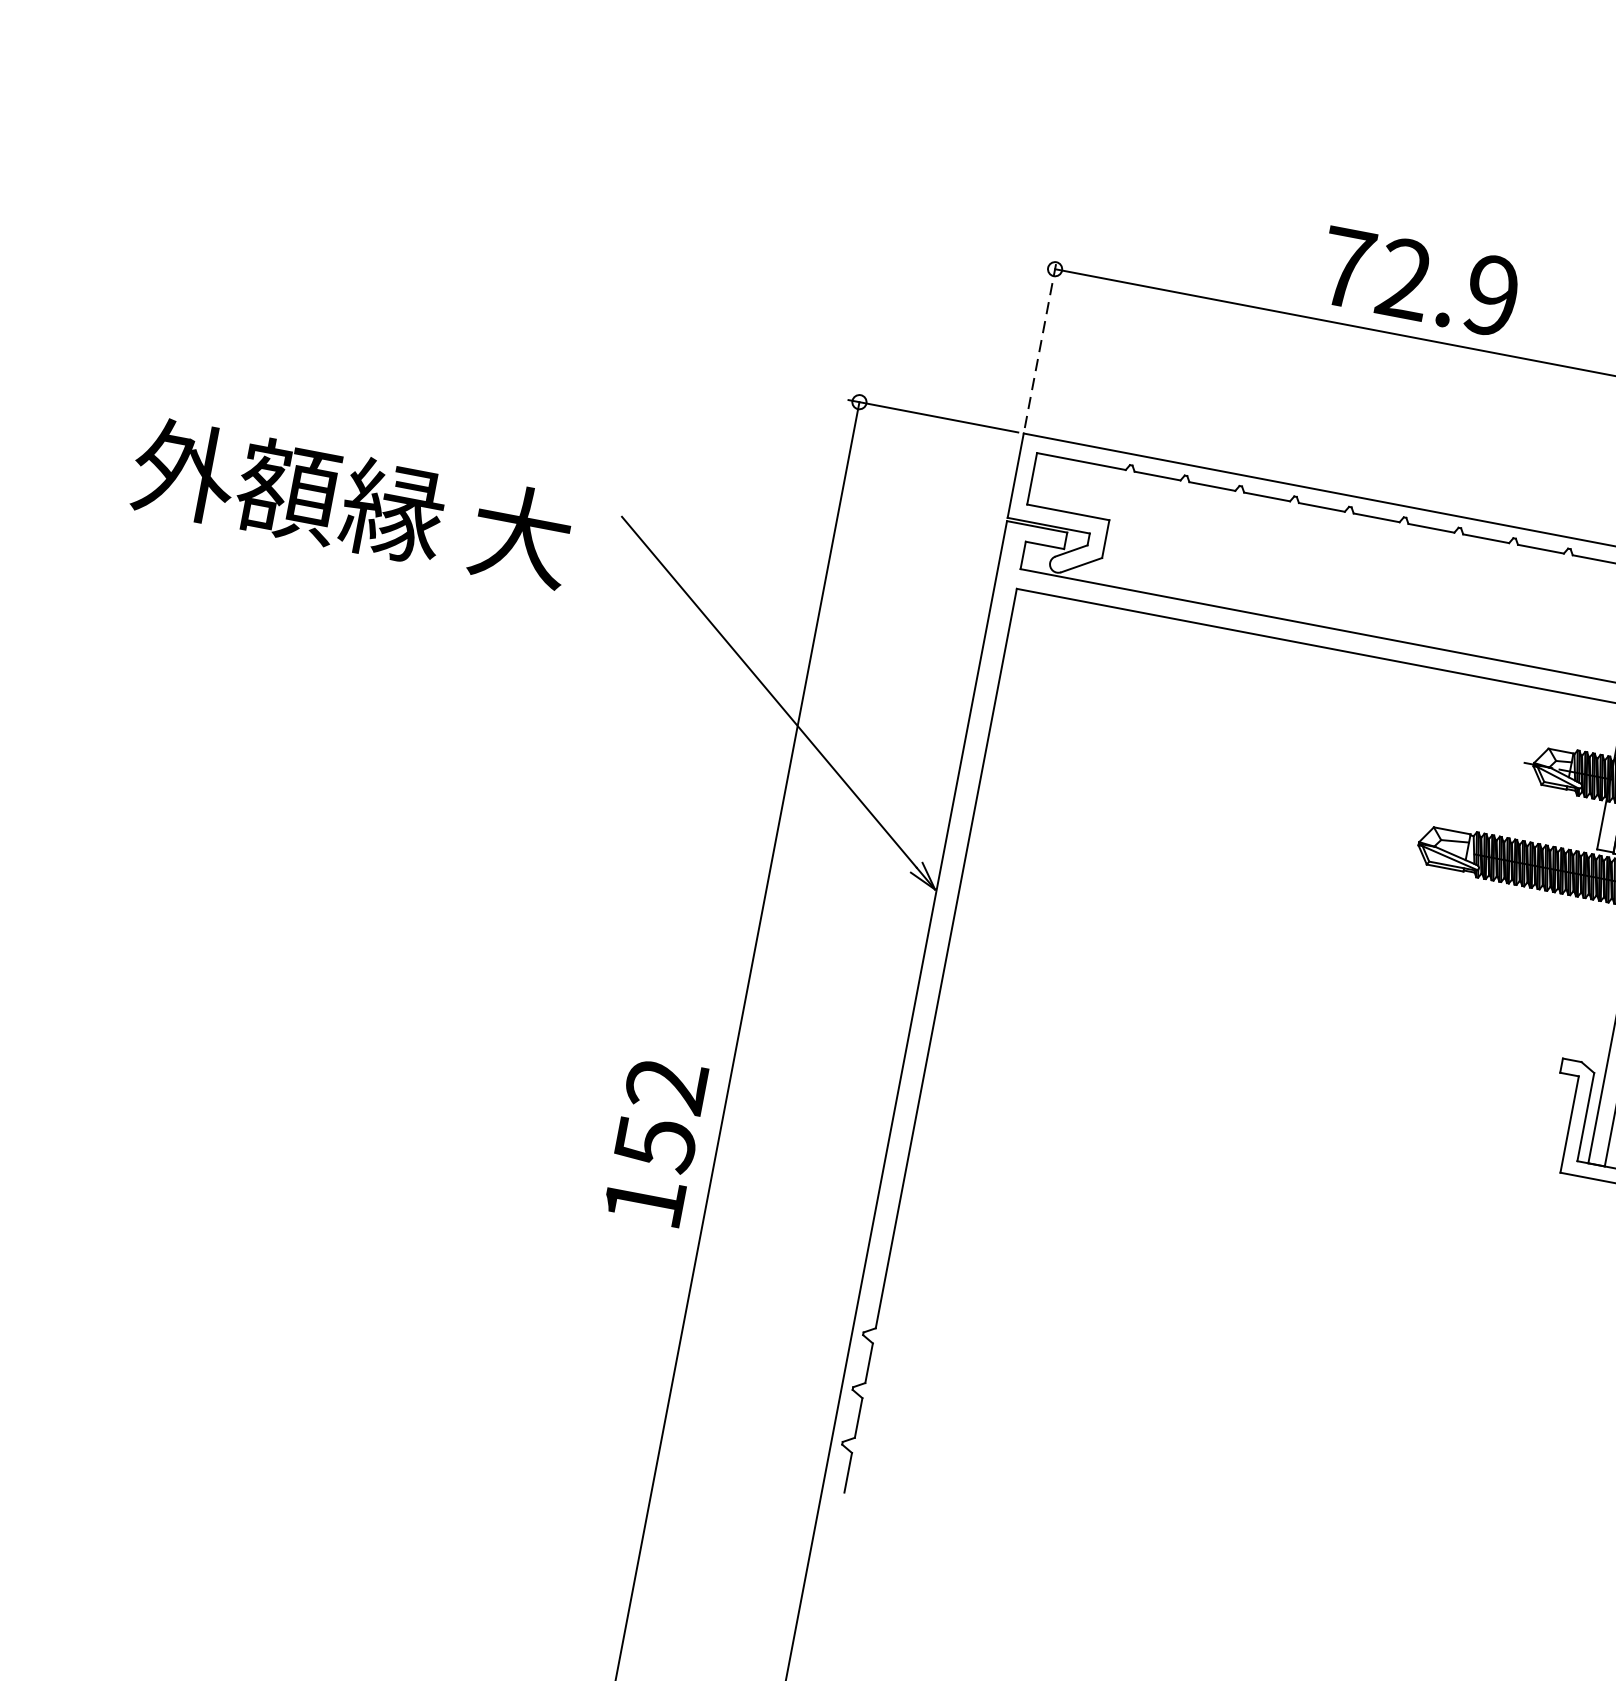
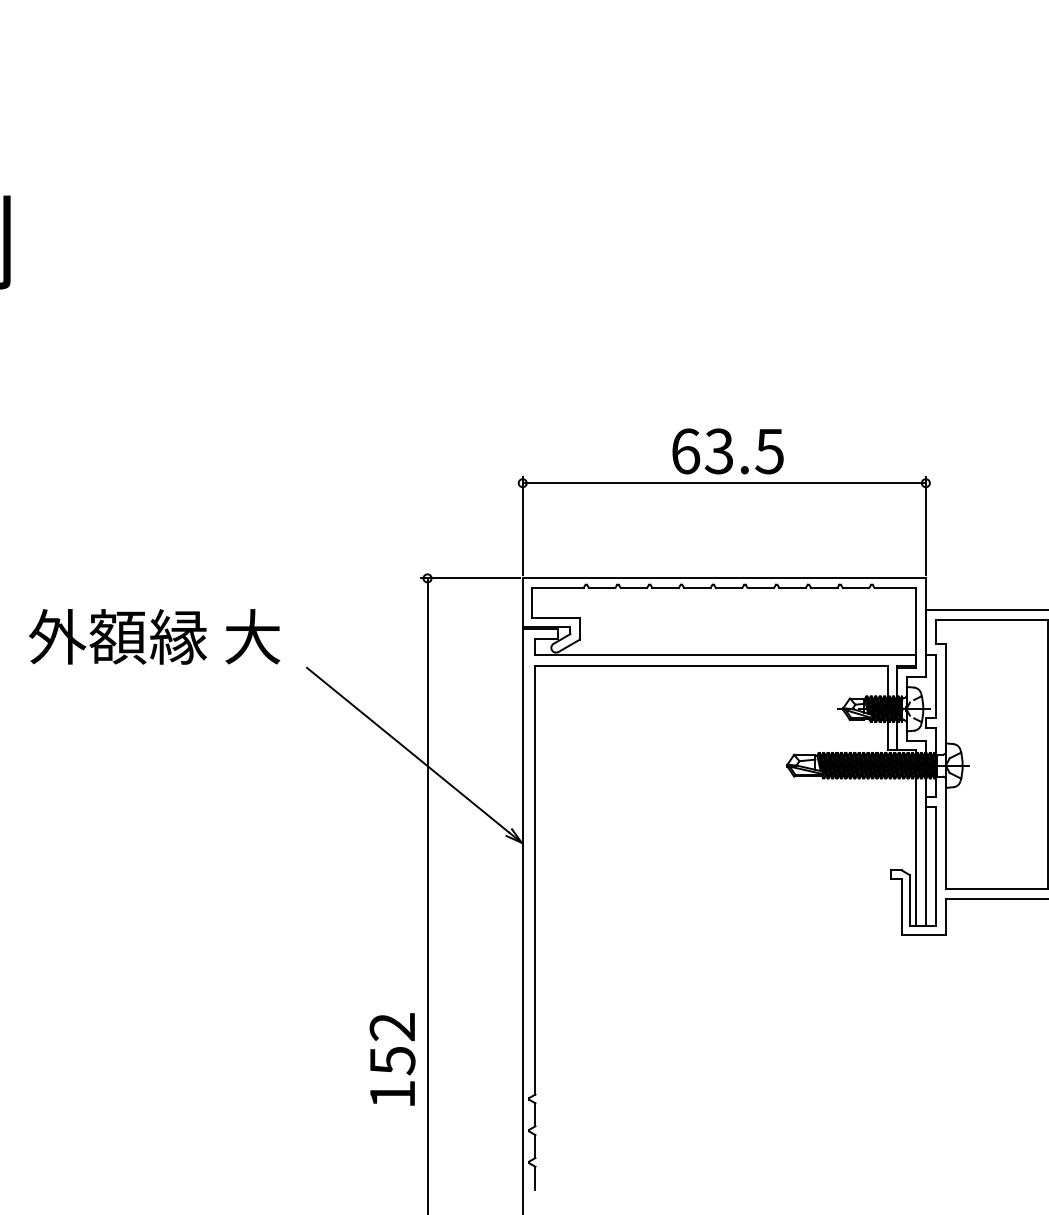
text: (1418, 281) -> (727, 451), 72.9 -> 63.5
line: (1040, 342) -> (522, 525), dashed -> solid
text: (352, 502) -> (154, 636), moved
text: (655, 1141) -> (392, 1059), moved

